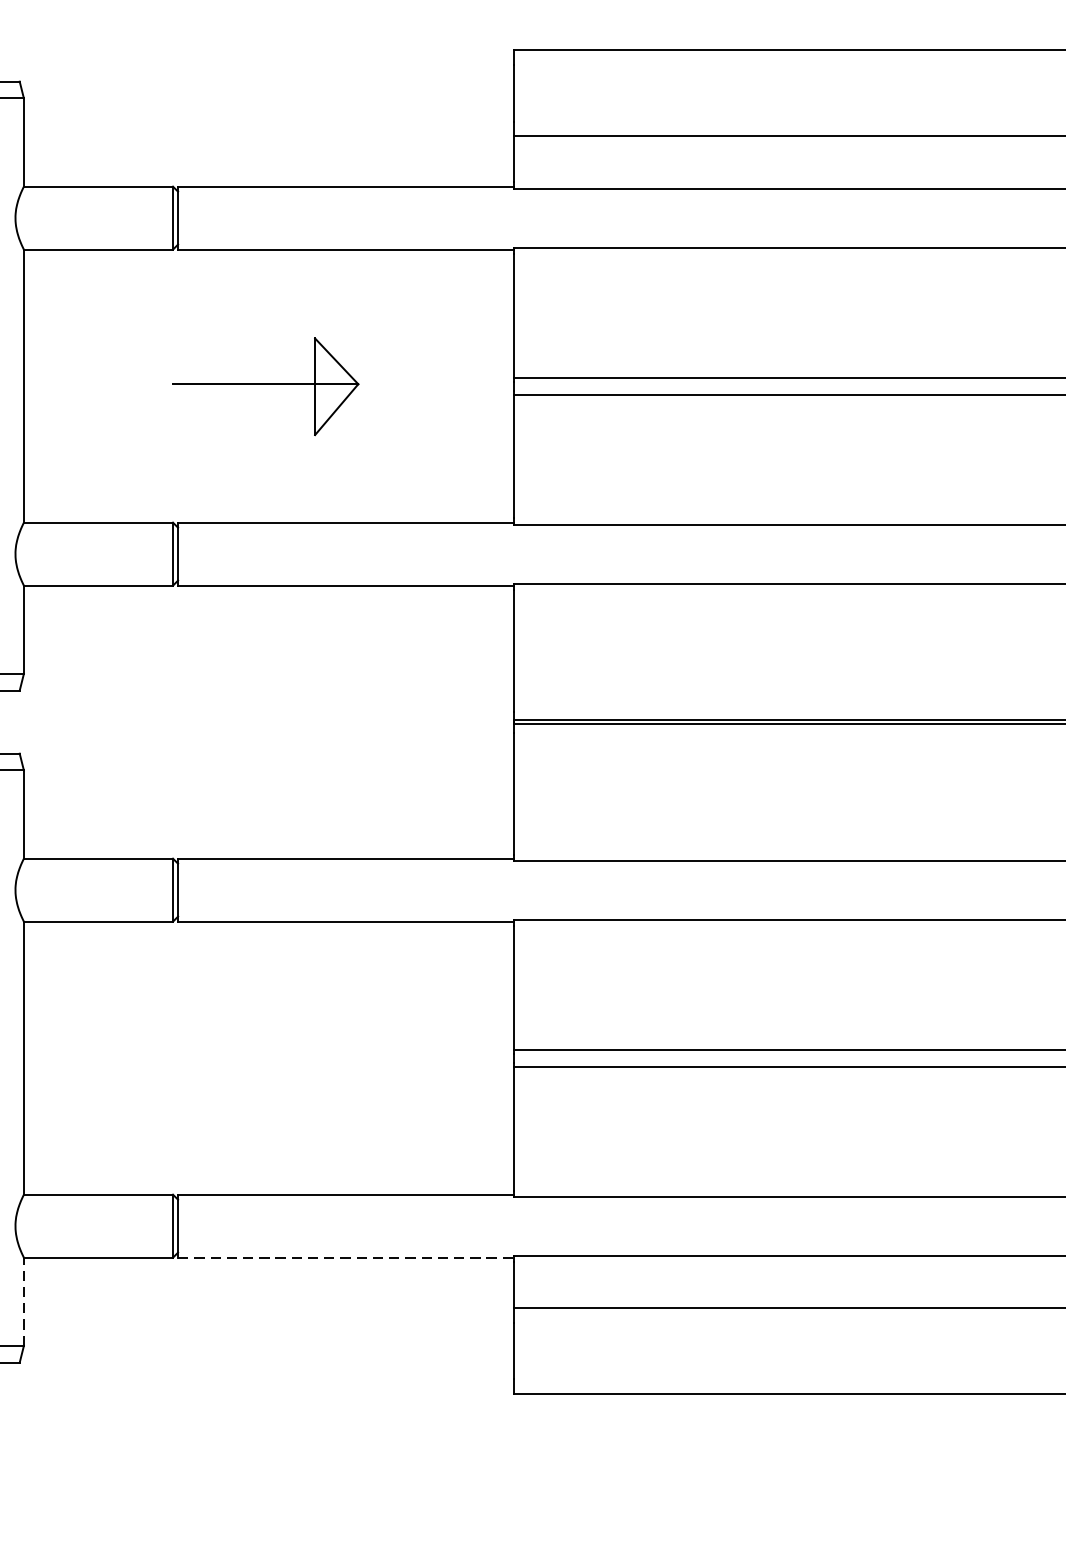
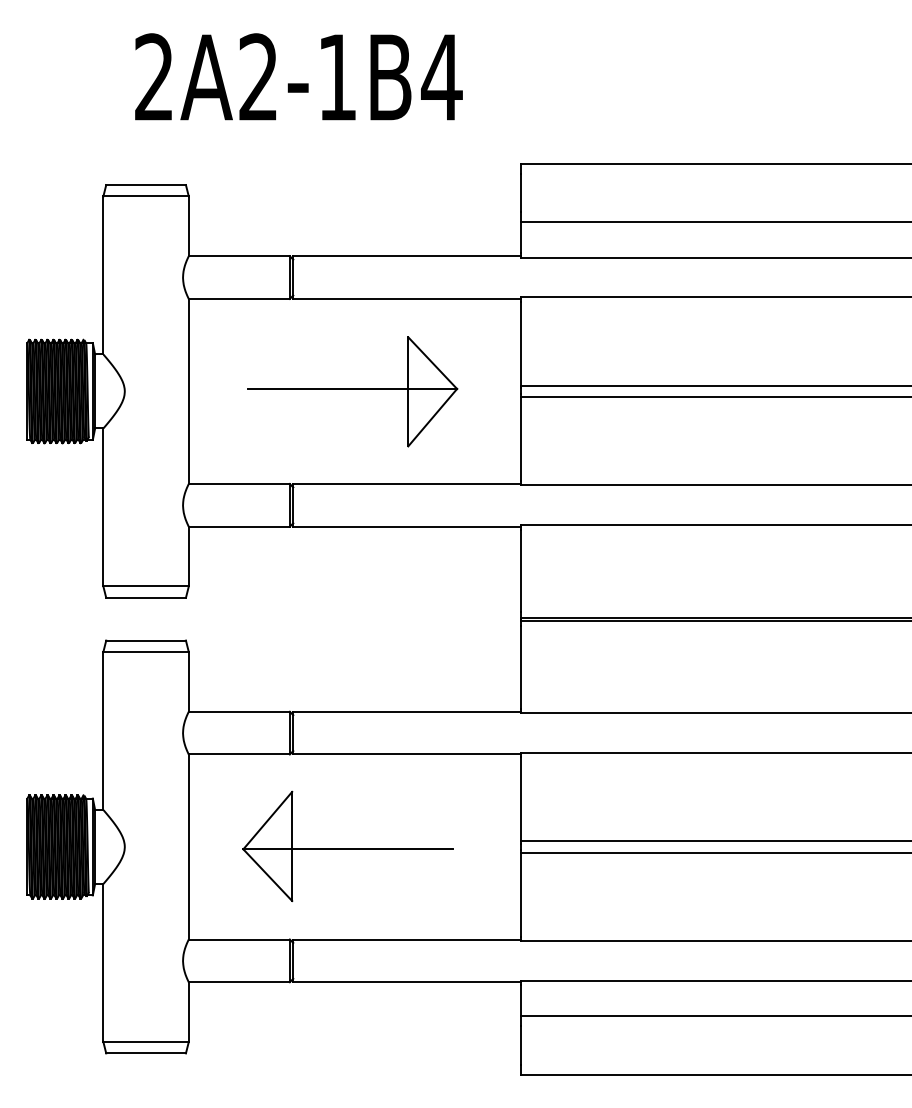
part: (265, 386) -> (352, 391), size x1.67
part: (258, 1057) -> (347, 846), added
line: (346, 1258) -> (407, 982), dashed -> solid
line: (23, 1302) -> (188, 1012), dashed -> solid

